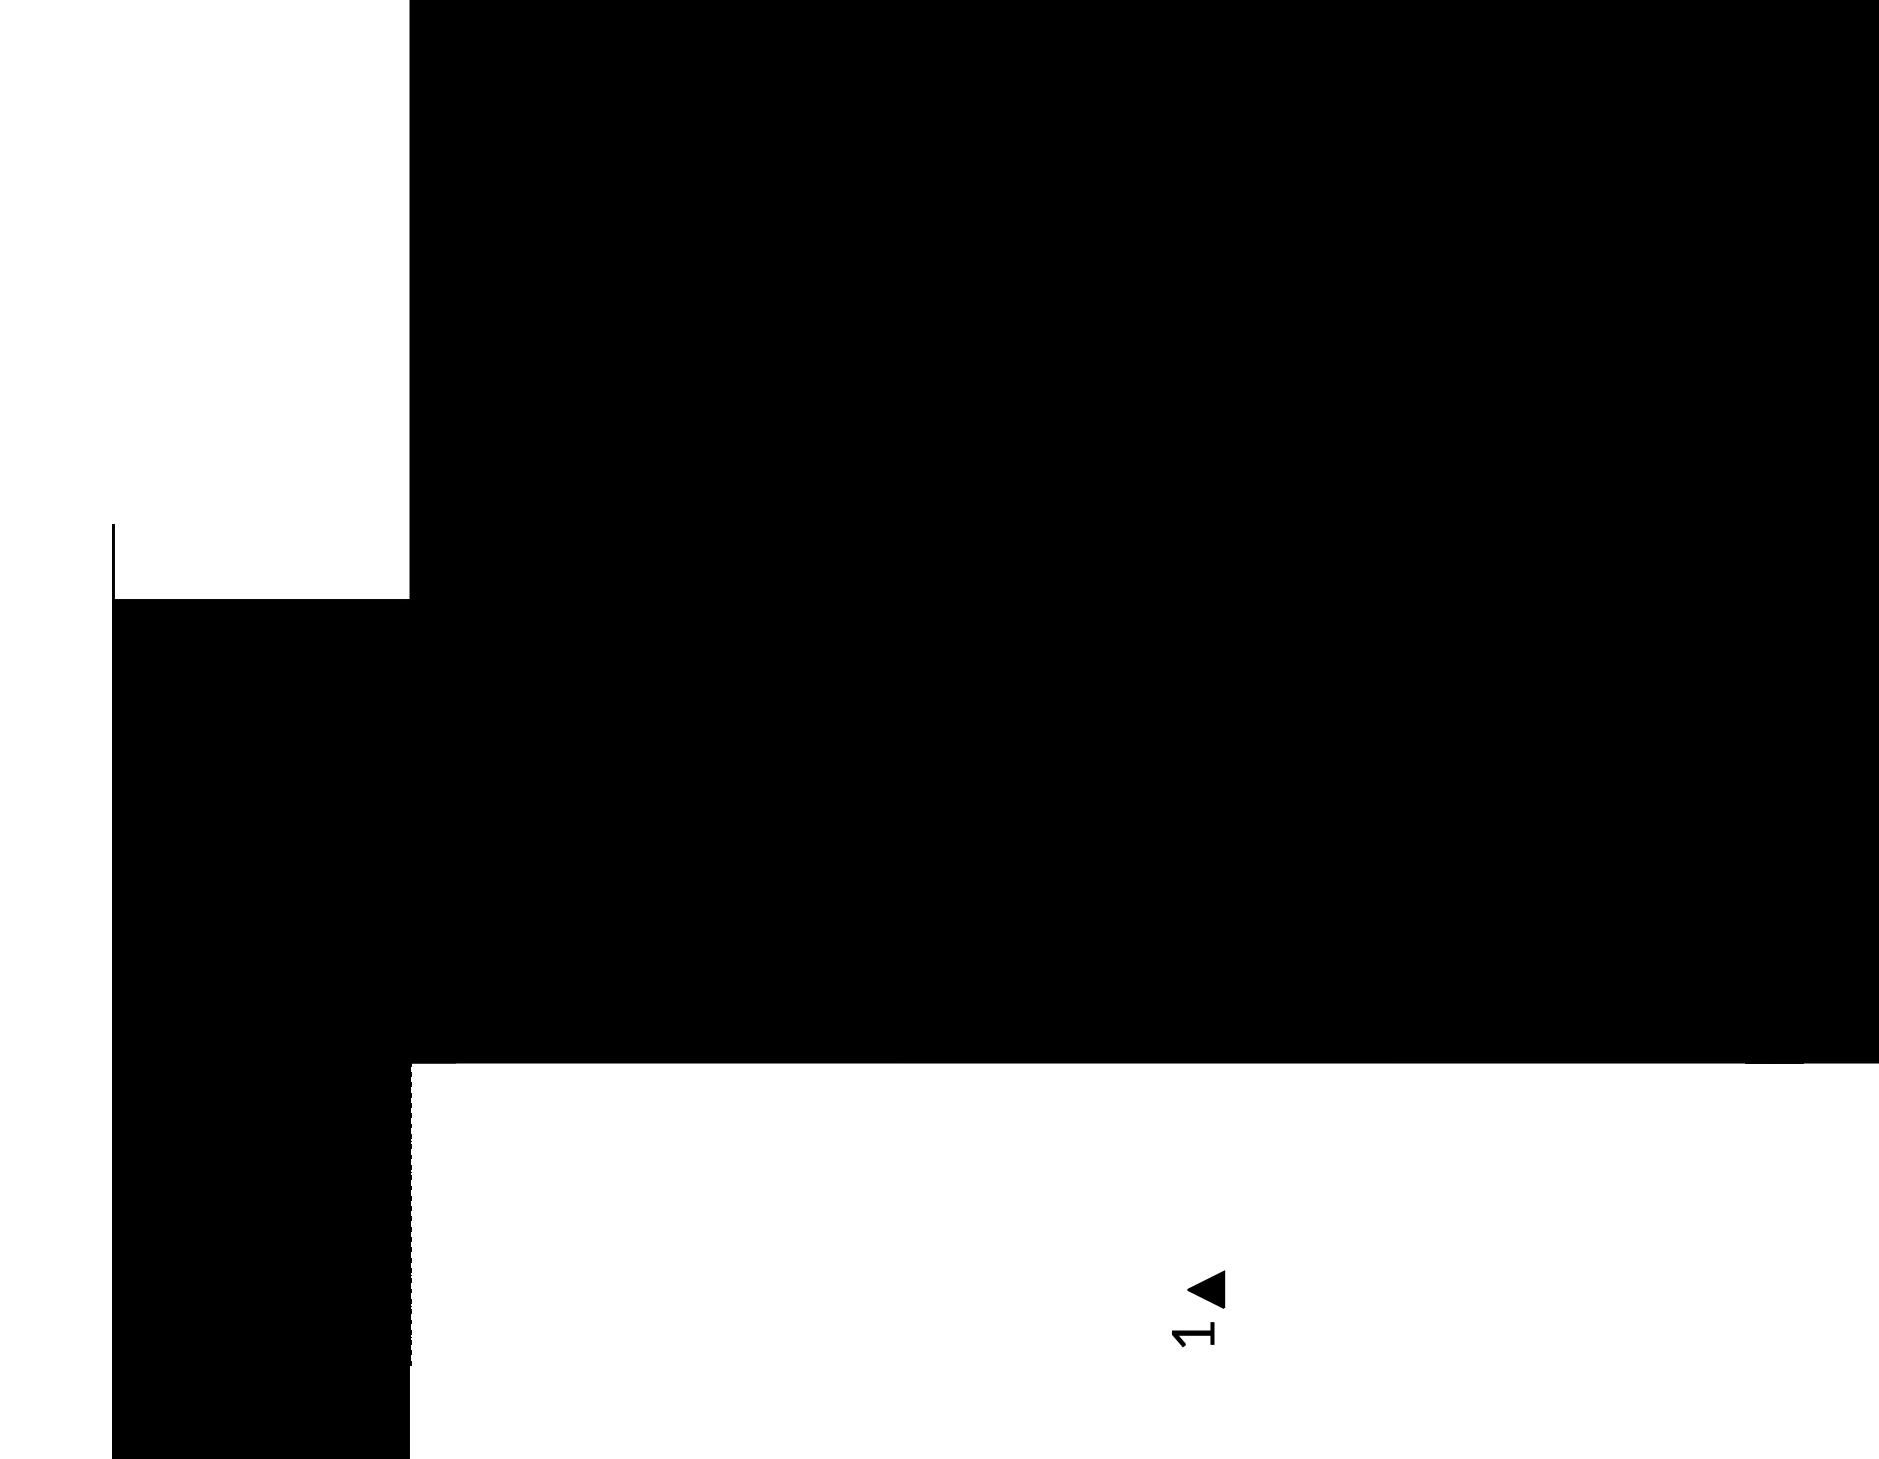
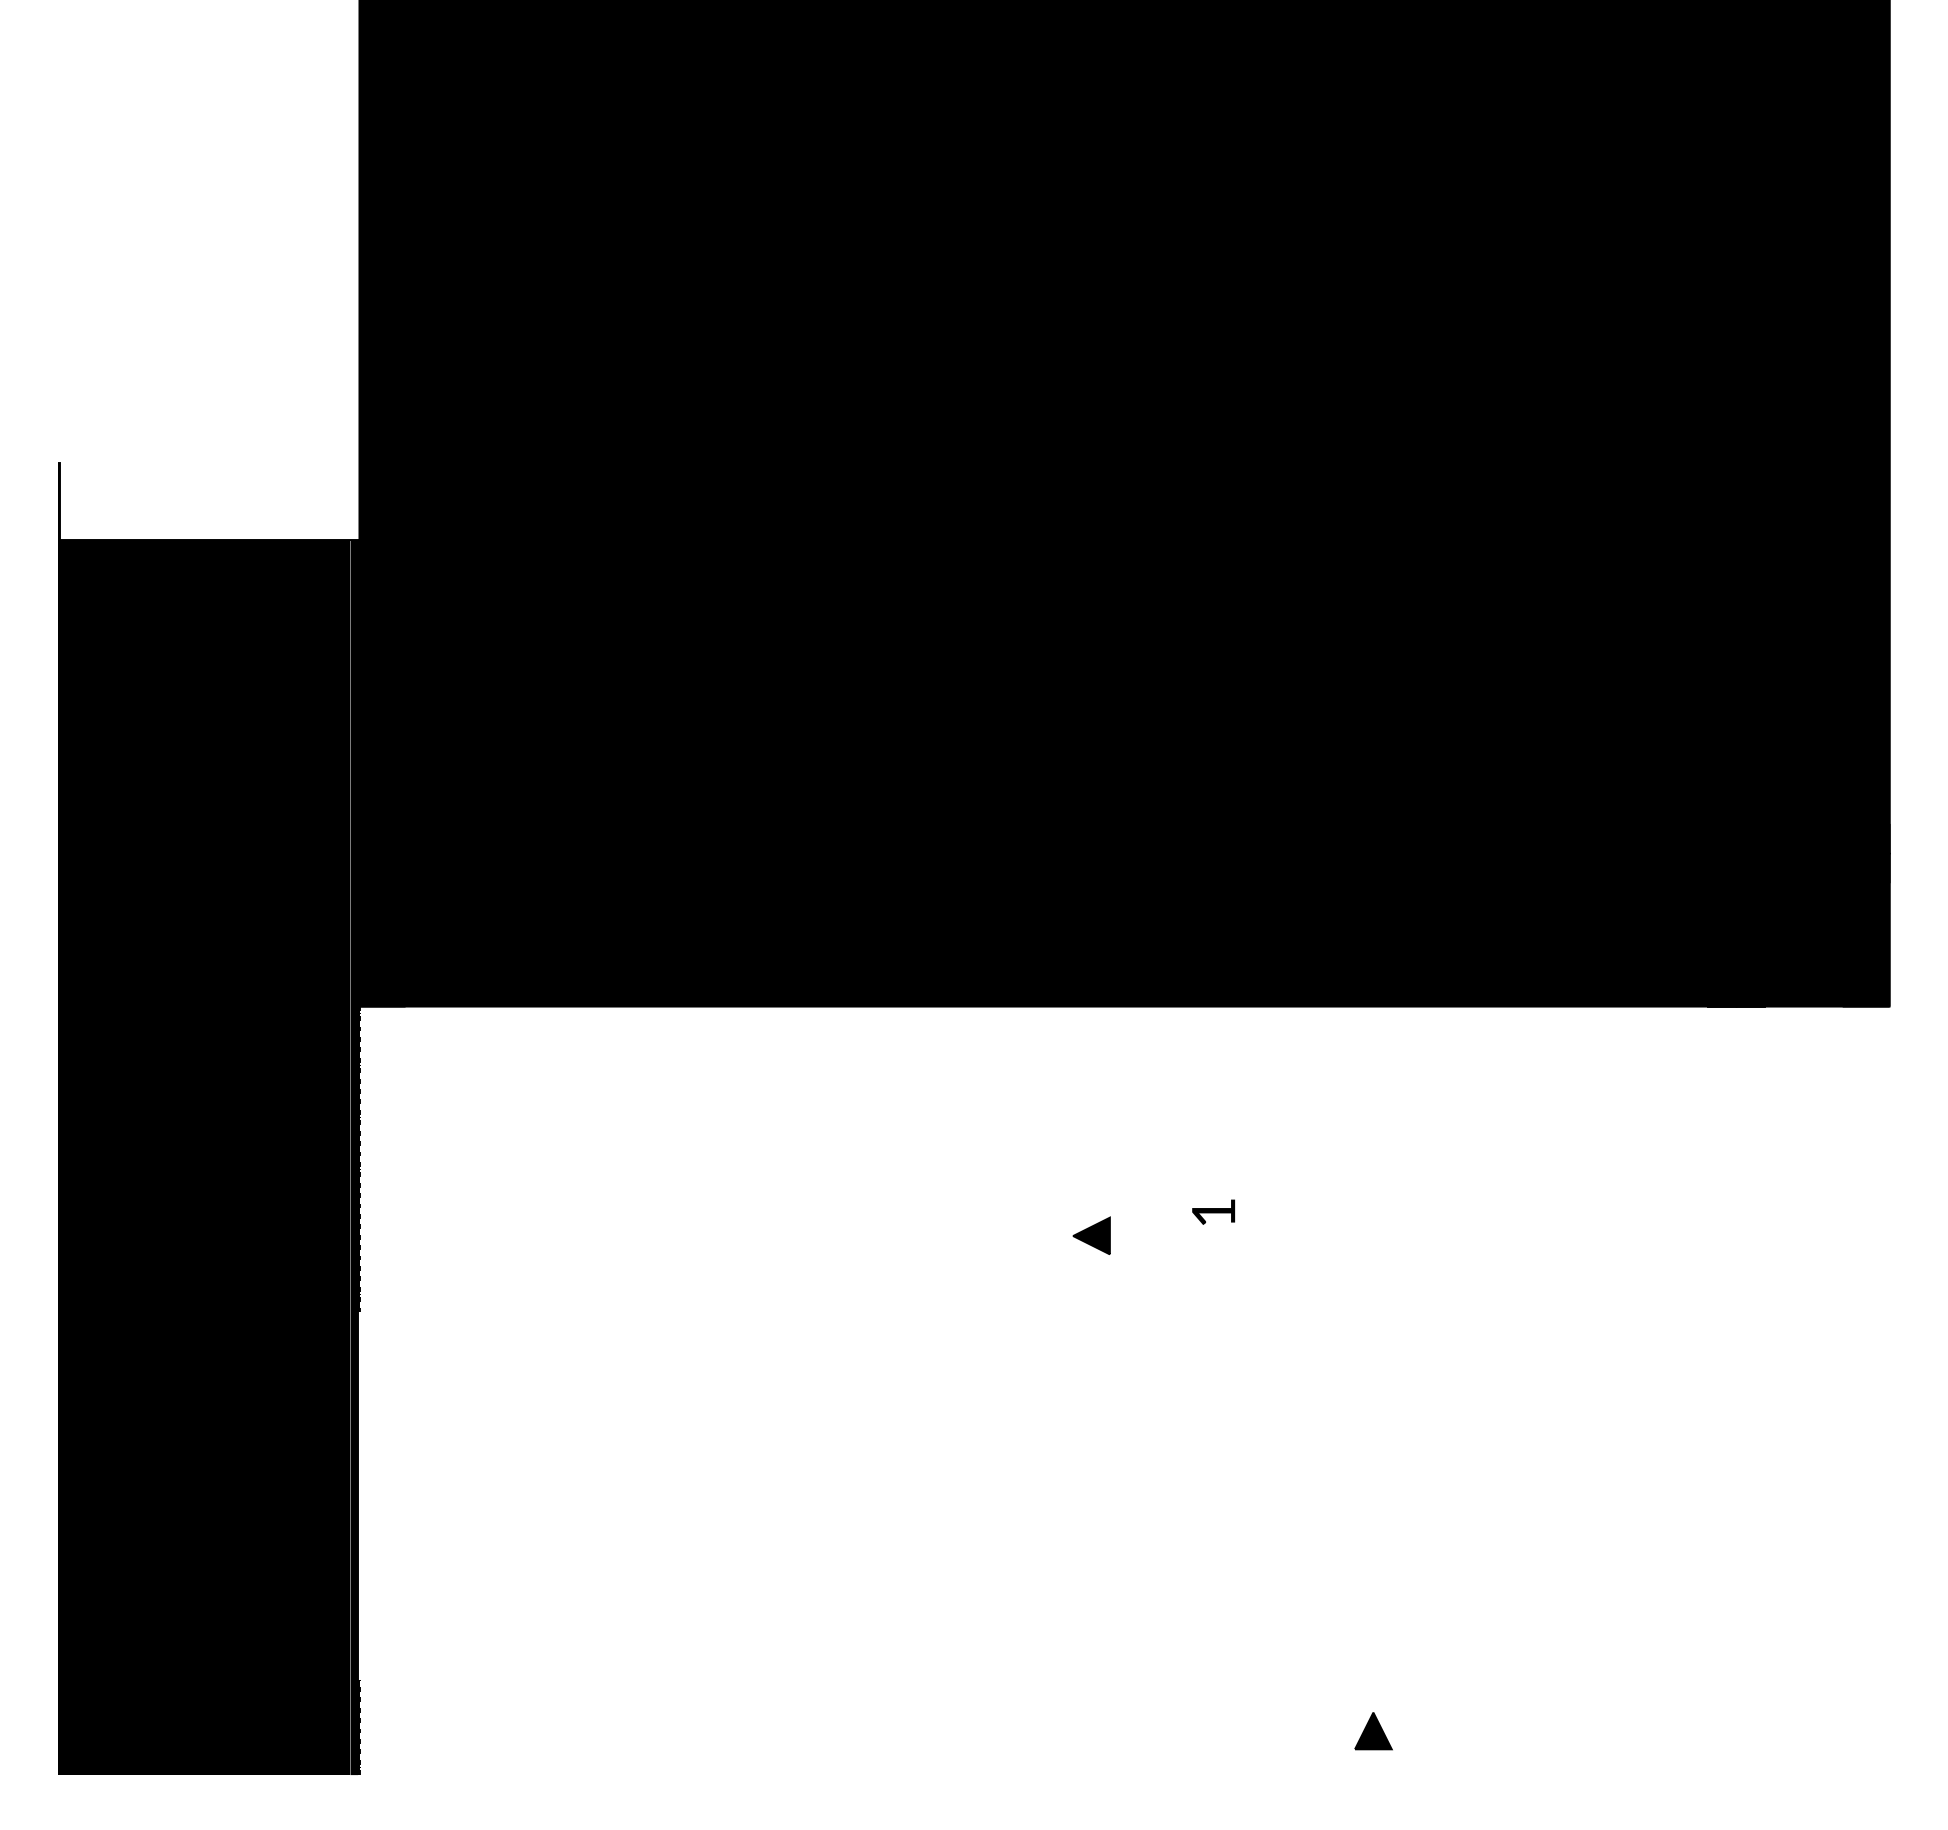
part: (1205, 1289) -> (1091, 1235), moved
text: (1193, 1333) -> (1213, 1211), moved

